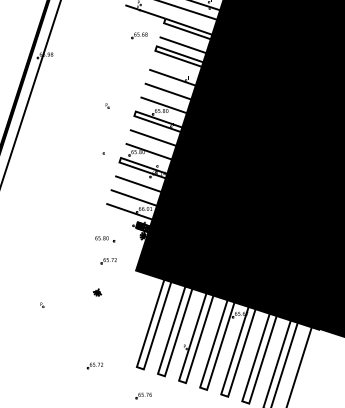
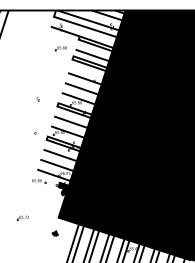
part: (105, 239) -> (39, 181), moved
part: (108, 261) -> (22, 218), moved
part: (97, 292) -> (55, 233), moved

